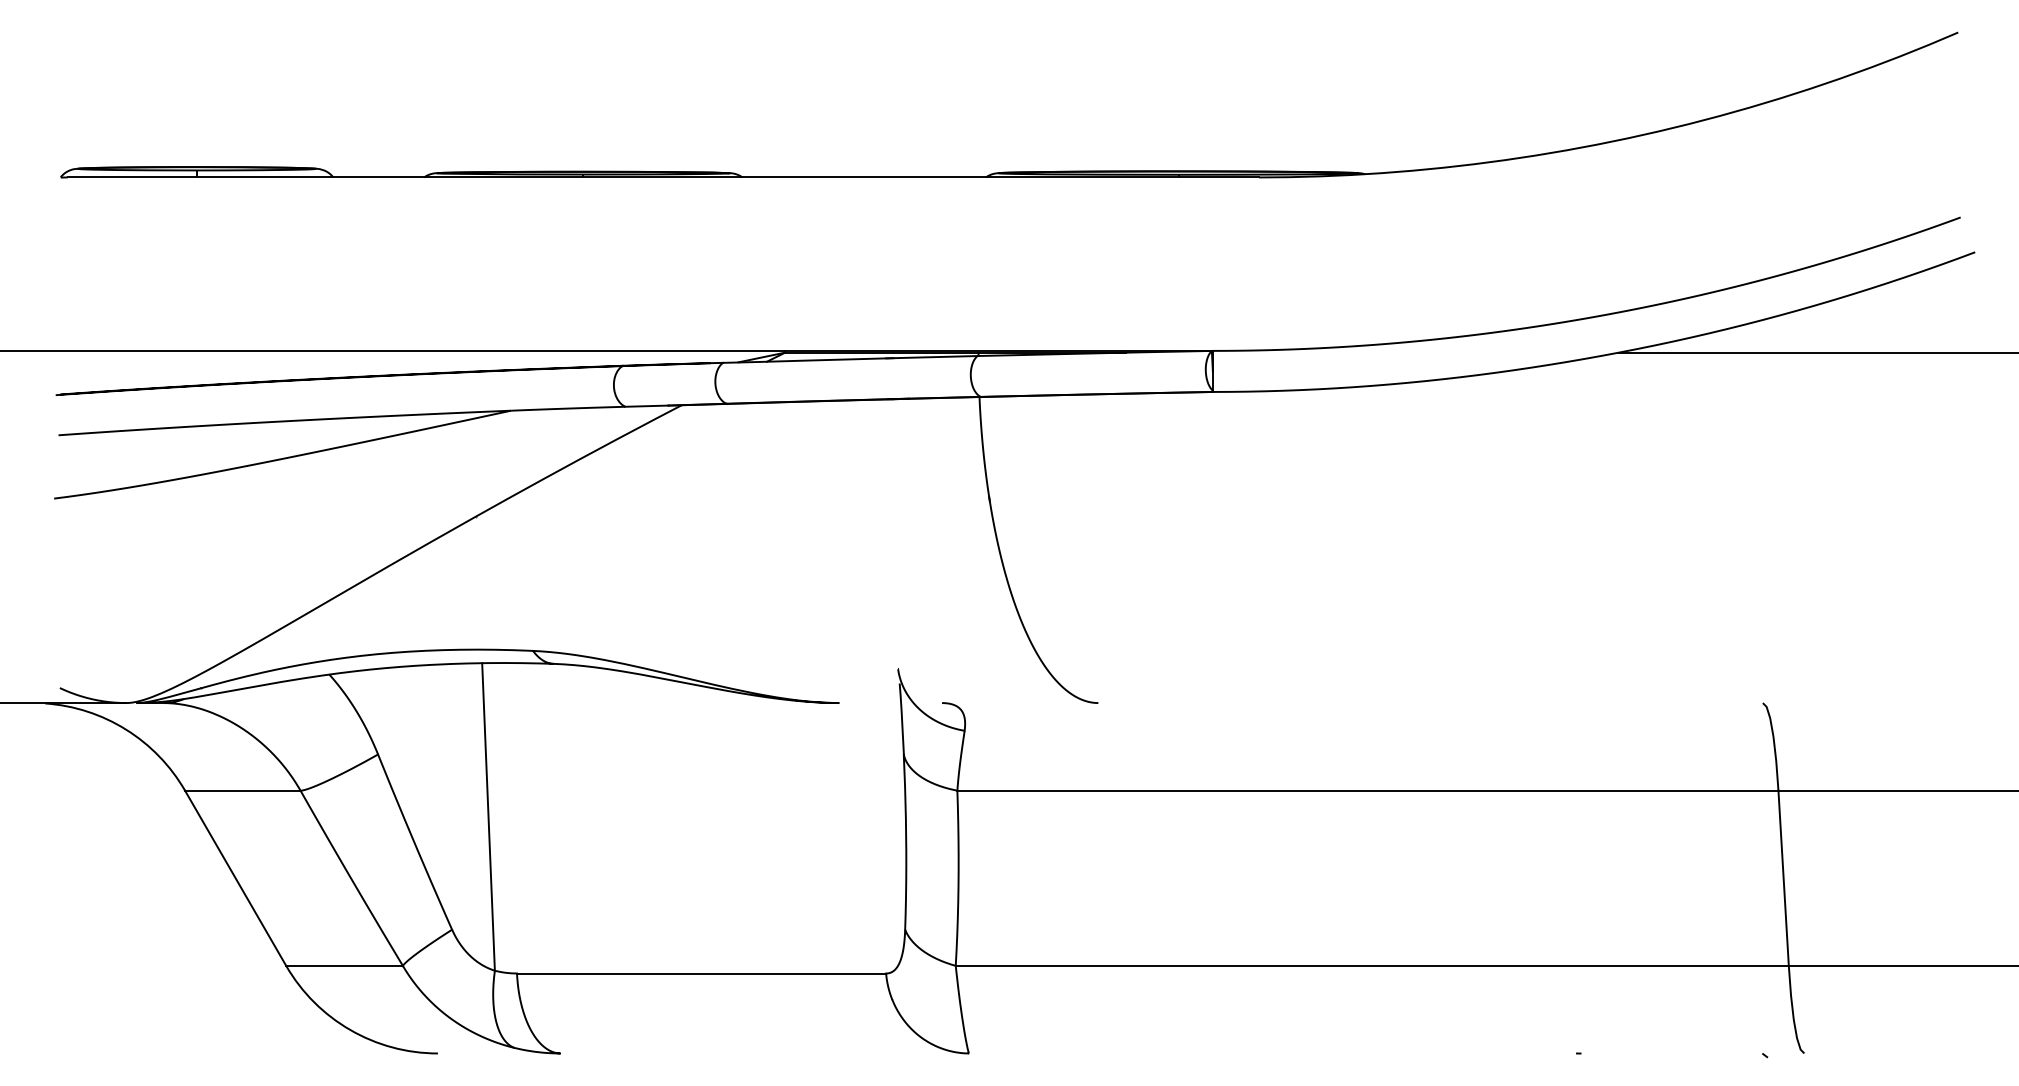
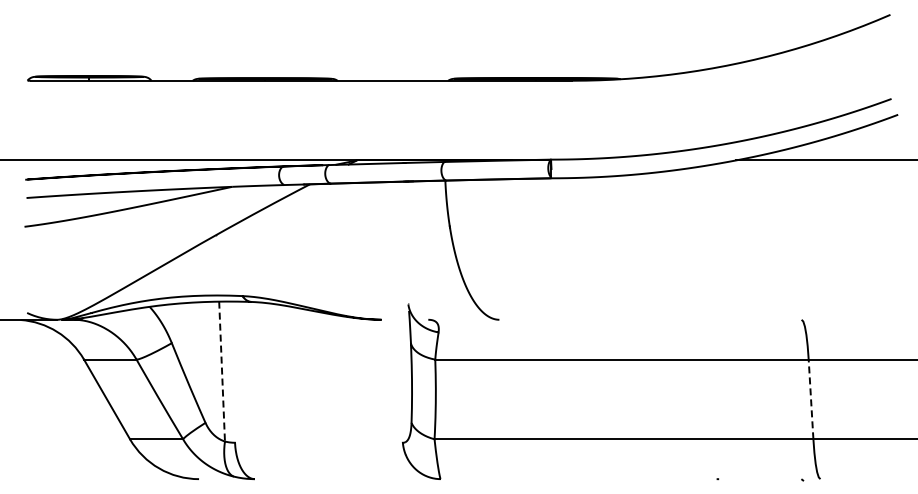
line: (489, 818) -> (222, 372), solid -> dashed
line: (1784, 878) -> (811, 399), solid -> dashed
line: (700, 972) -> (318, 442), removed

